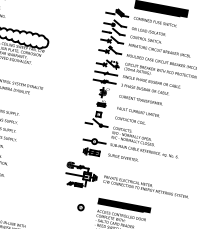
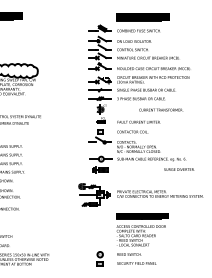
text: (141, 99) -> (161, 109), moved
text: (123, 157) -> (179, 169), moved
part: (80, 206) -> (99, 225), removed

